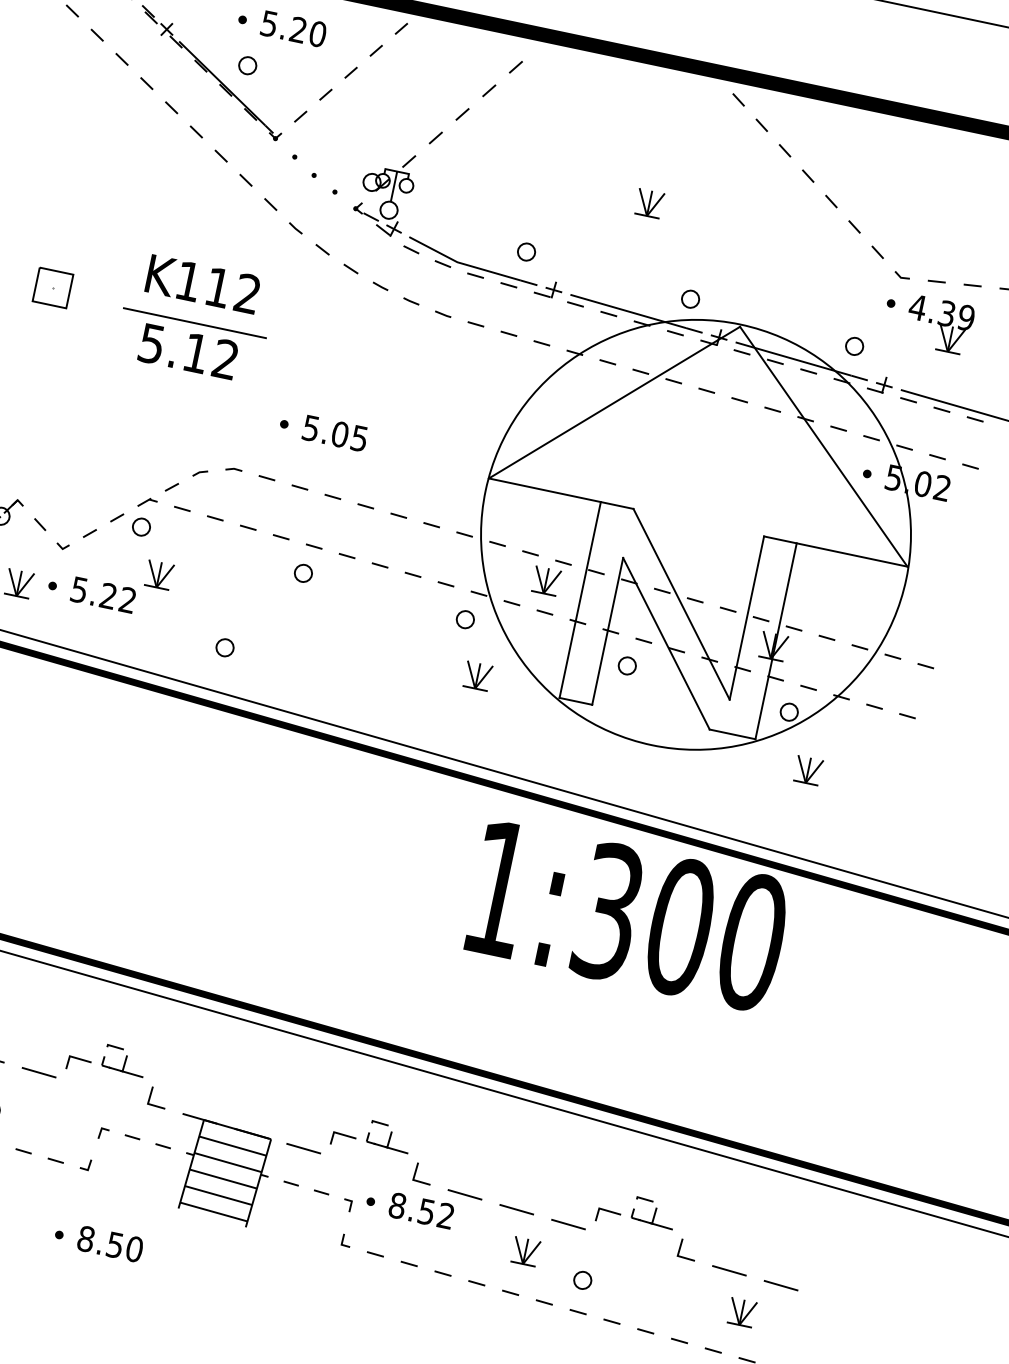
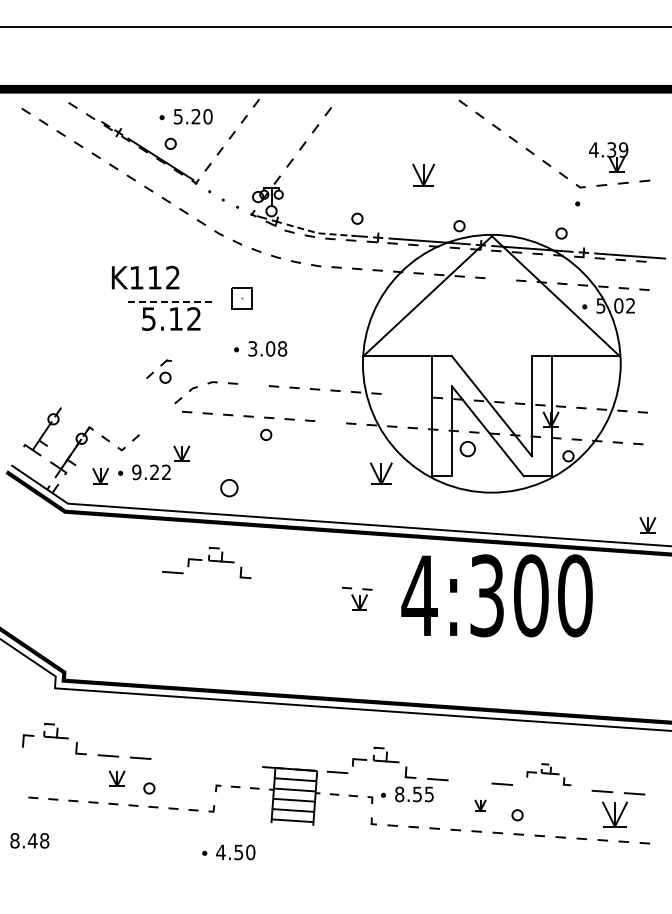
part: (649, 204) -> (423, 175), size x1.4
line: (462, 263) -> (321, 233), solid -> dashed
text: (203, 283) -> (145, 277), moved
part: (52, 287) -> (241, 298), moved
line: (196, 323) -> (172, 301), solid -> dashed
part: (939, 324) -> (608, 157), moved
line: (739, 400) -> (500, 279), removed
text: (335, 432) -> (267, 348), 5.05 -> 3.08
line: (300, 486) -> (253, 384), removed
part: (132, 514) -> (158, 371), moved
part: (544, 573) -> (357, 598), moved
line: (412, 575) -> (330, 422), removed
text: (79, 588) -> (136, 471), 5.22 -> 9.22
part: (464, 620) -> (366, 442), removed
part: (225, 648) -> (229, 488), size x1.6
part: (626, 666) -> (467, 449), size x1.4
part: (476, 675) -> (380, 473), size x1.4
part: (807, 770) -> (647, 525), moved
text: (498, 888) -> (419, 595), 1:300 -> 4:300
part: (97, 1067) -> (206, 562), moved
line: (515, 1208) -> (469, 781), removed
text: (446, 1216) -> (429, 794), 8.52 -> 8.55
part: (647, 1224) -> (548, 774), size x0.7
text: (85, 1239) -> (220, 852), 8.50 -> 4.50
part: (525, 1251) -> (480, 805), size x0.7
part: (741, 1312) -> (614, 814), size x1.6

